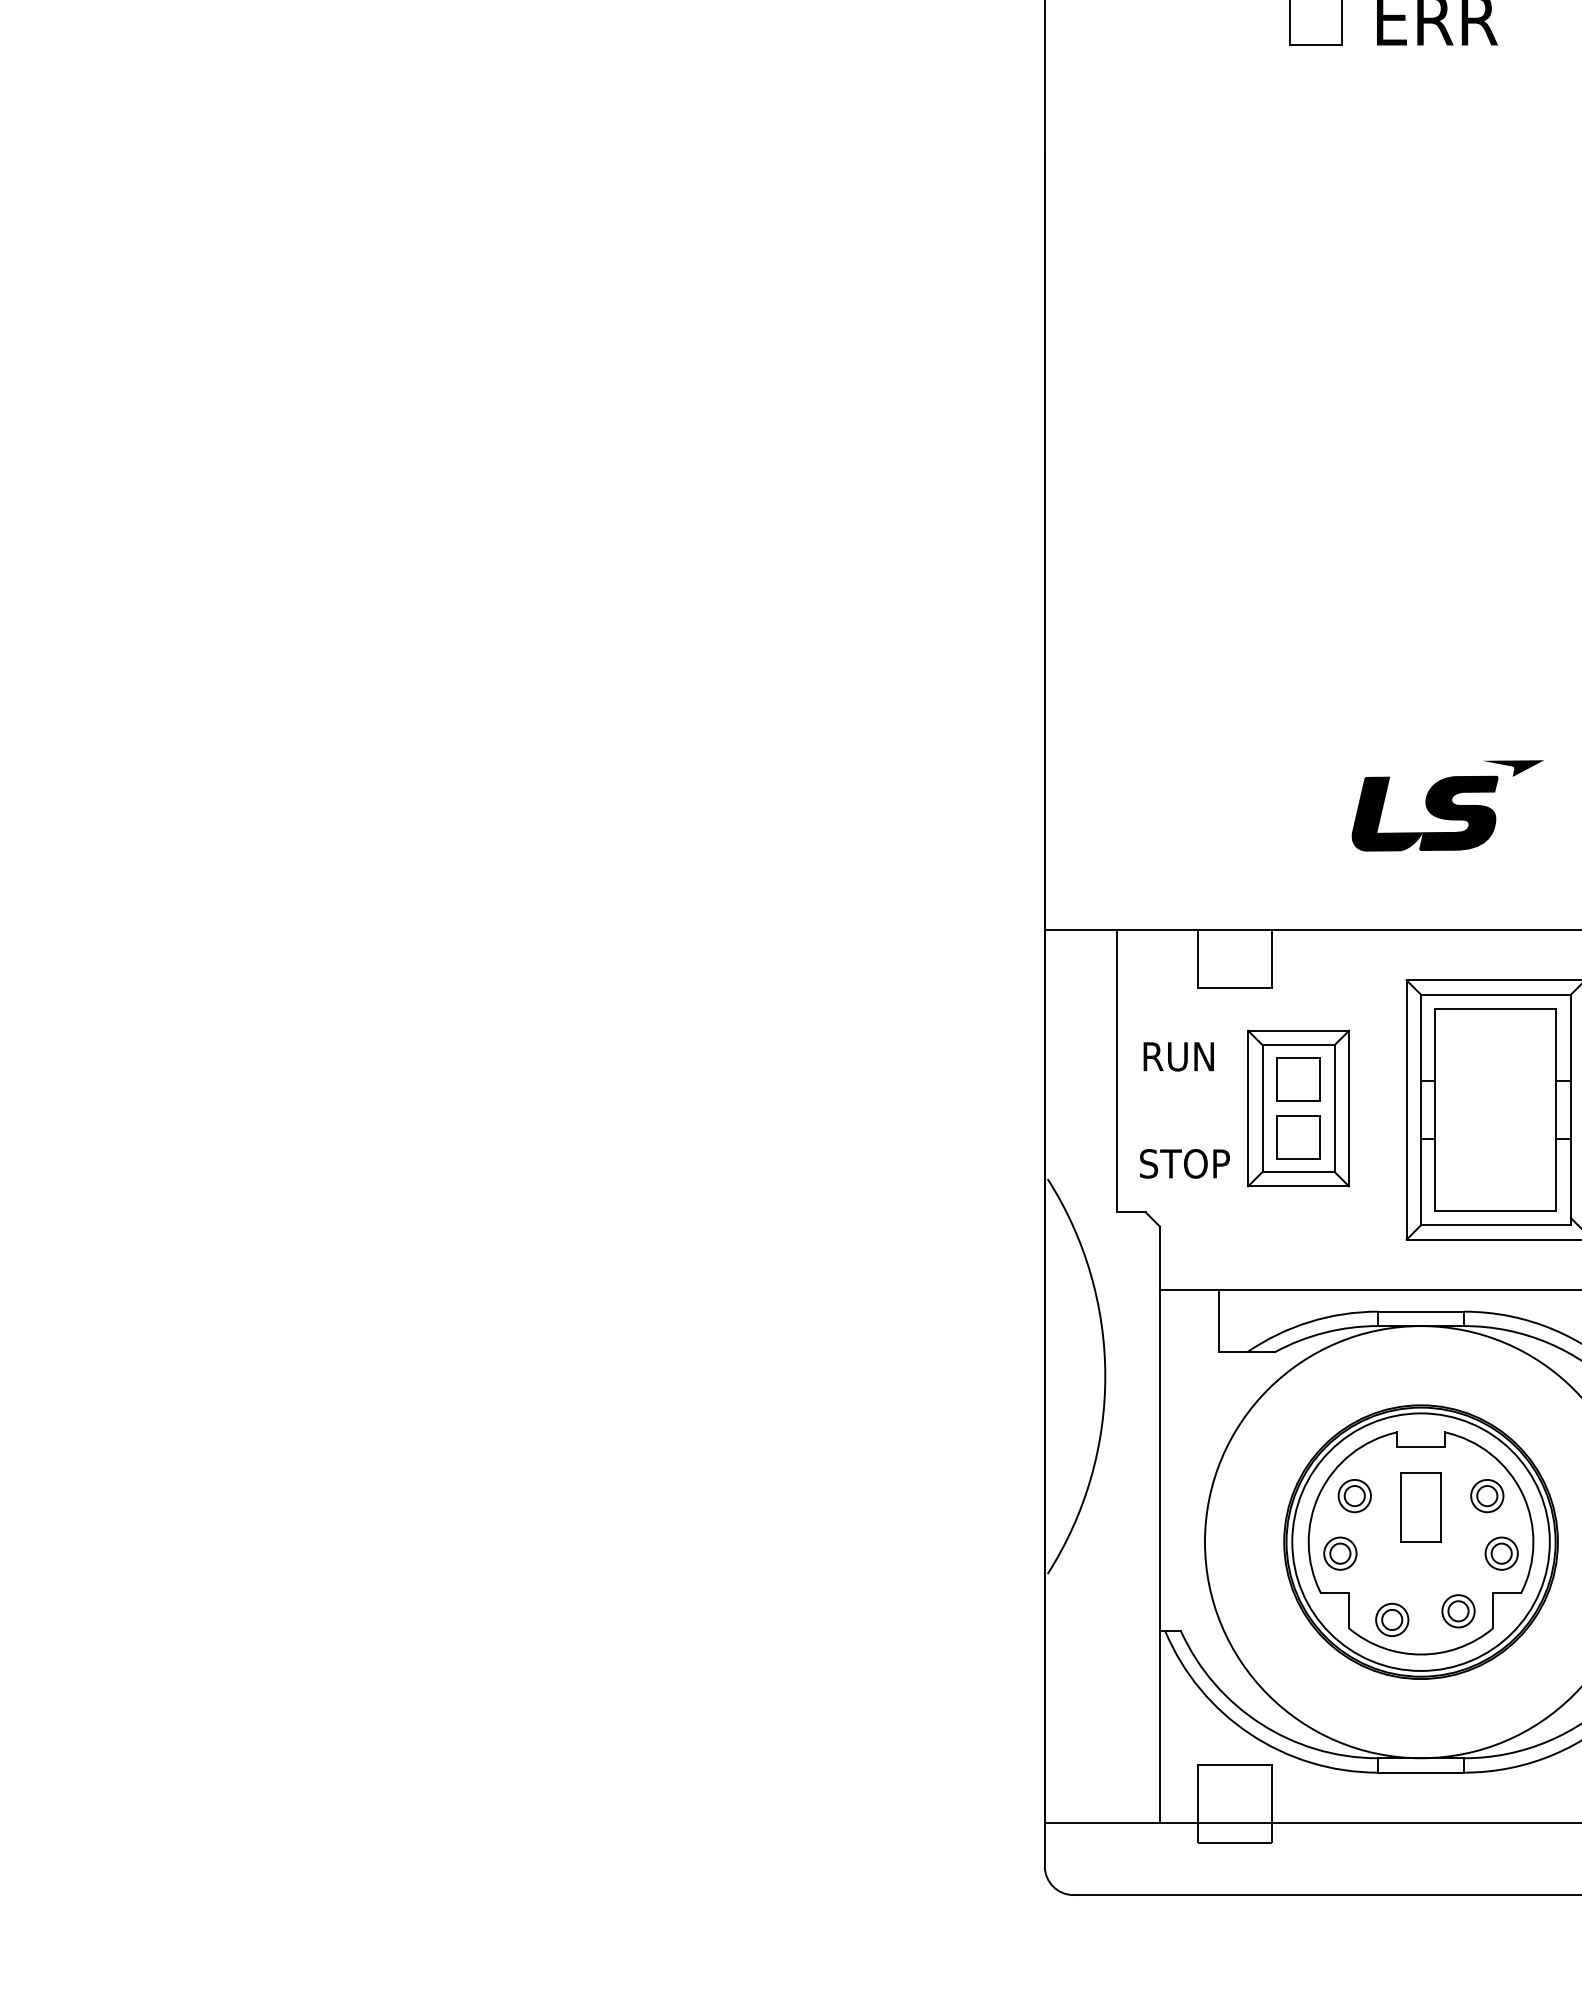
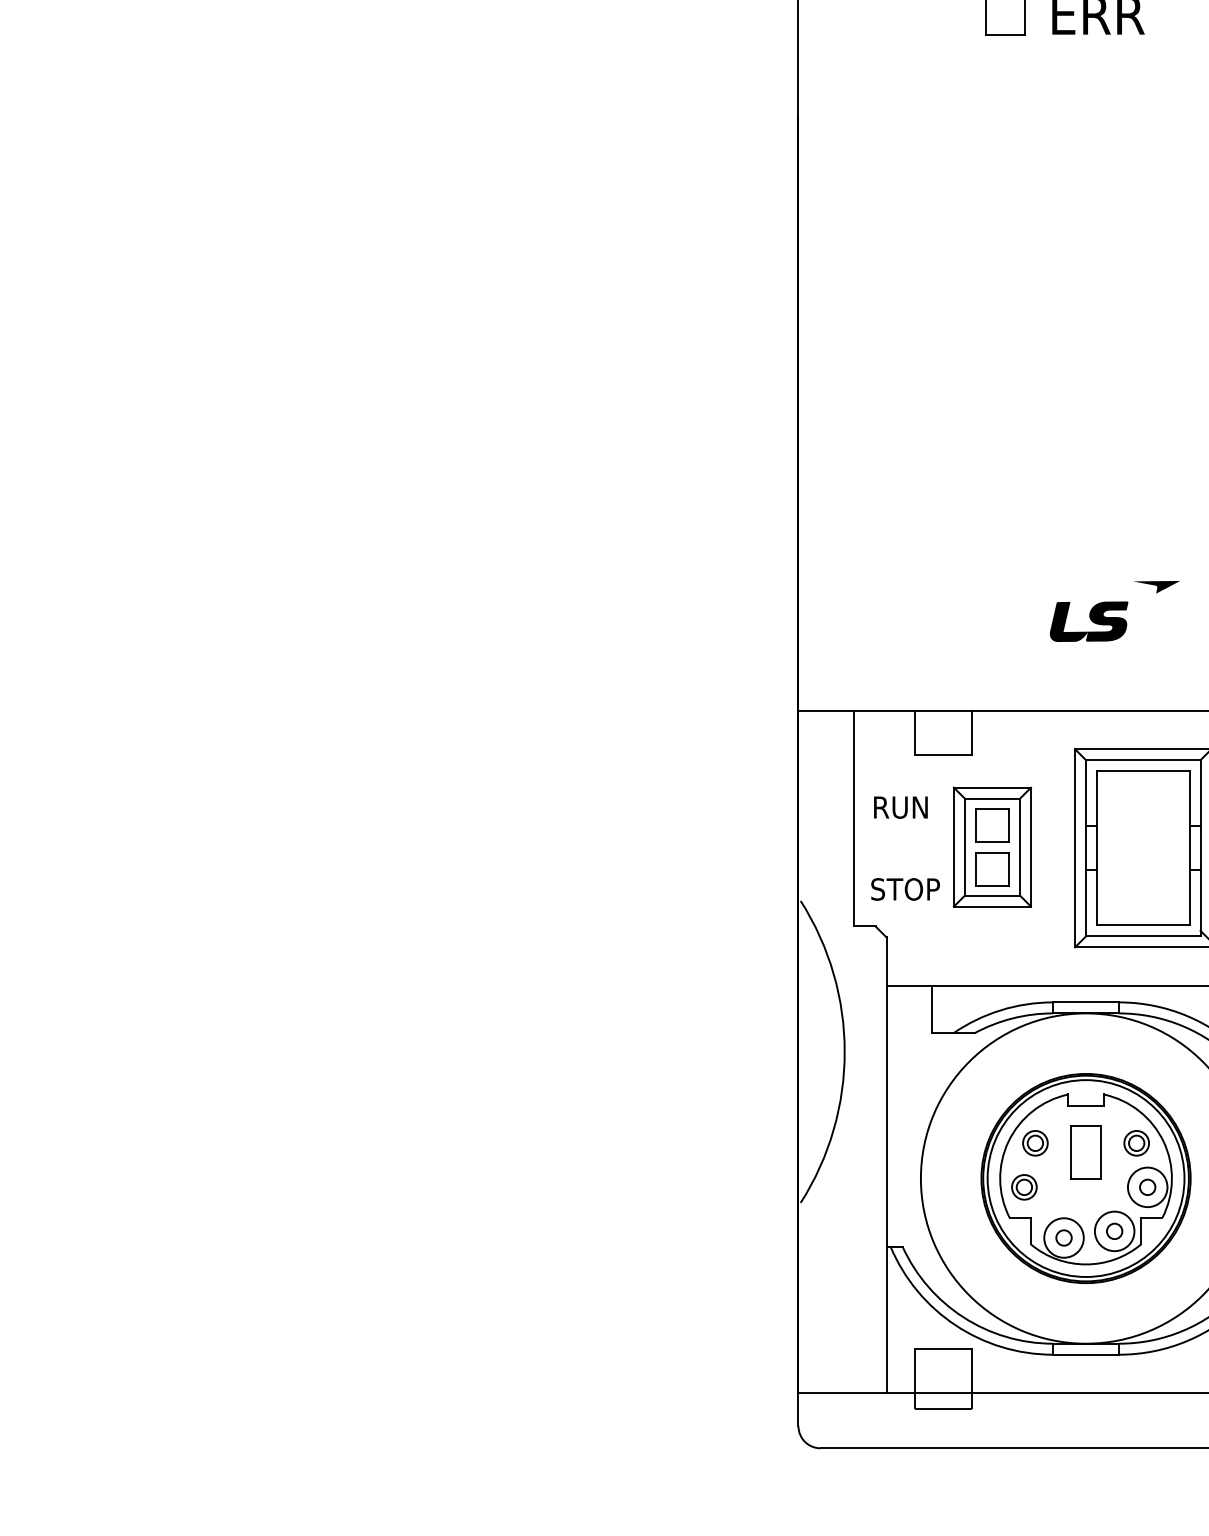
part: (1424, 813) -> (1088, 621), size x0.7
circle: (1501, 1553) -> (1147, 1187), size x1.6
circle: (1458, 1611) -> (1114, 1231), size x1.6
circle: (1392, 1619) -> (1064, 1237), size x1.6

